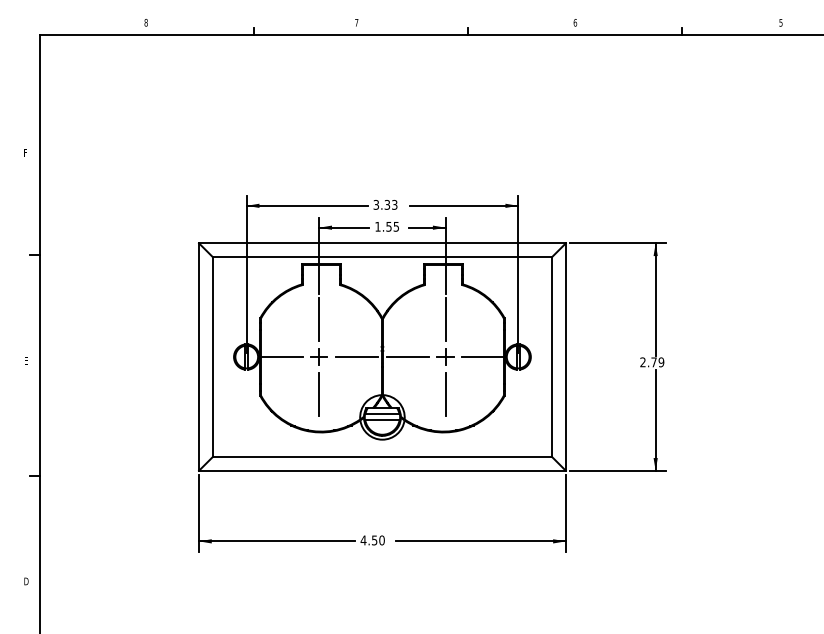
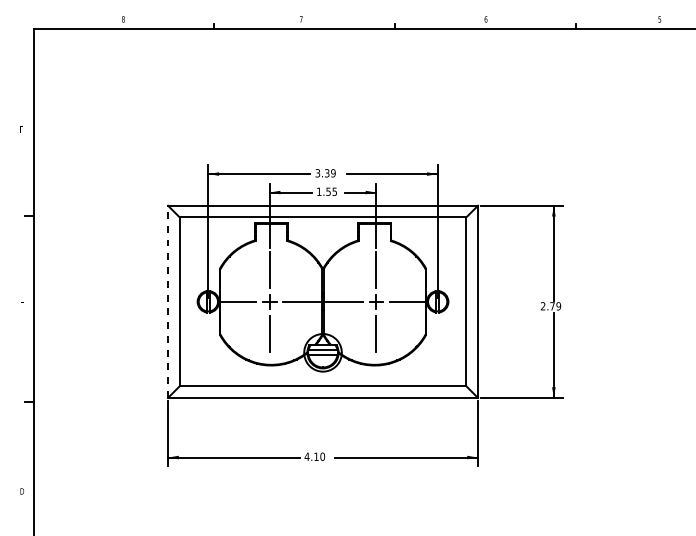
text: (394, 204) -> (333, 172), 3.33 -> 3.39
line: (199, 357) -> (168, 302), solid -> dashed
text: (374, 540) -> (316, 456), 4.50 -> 4.10

